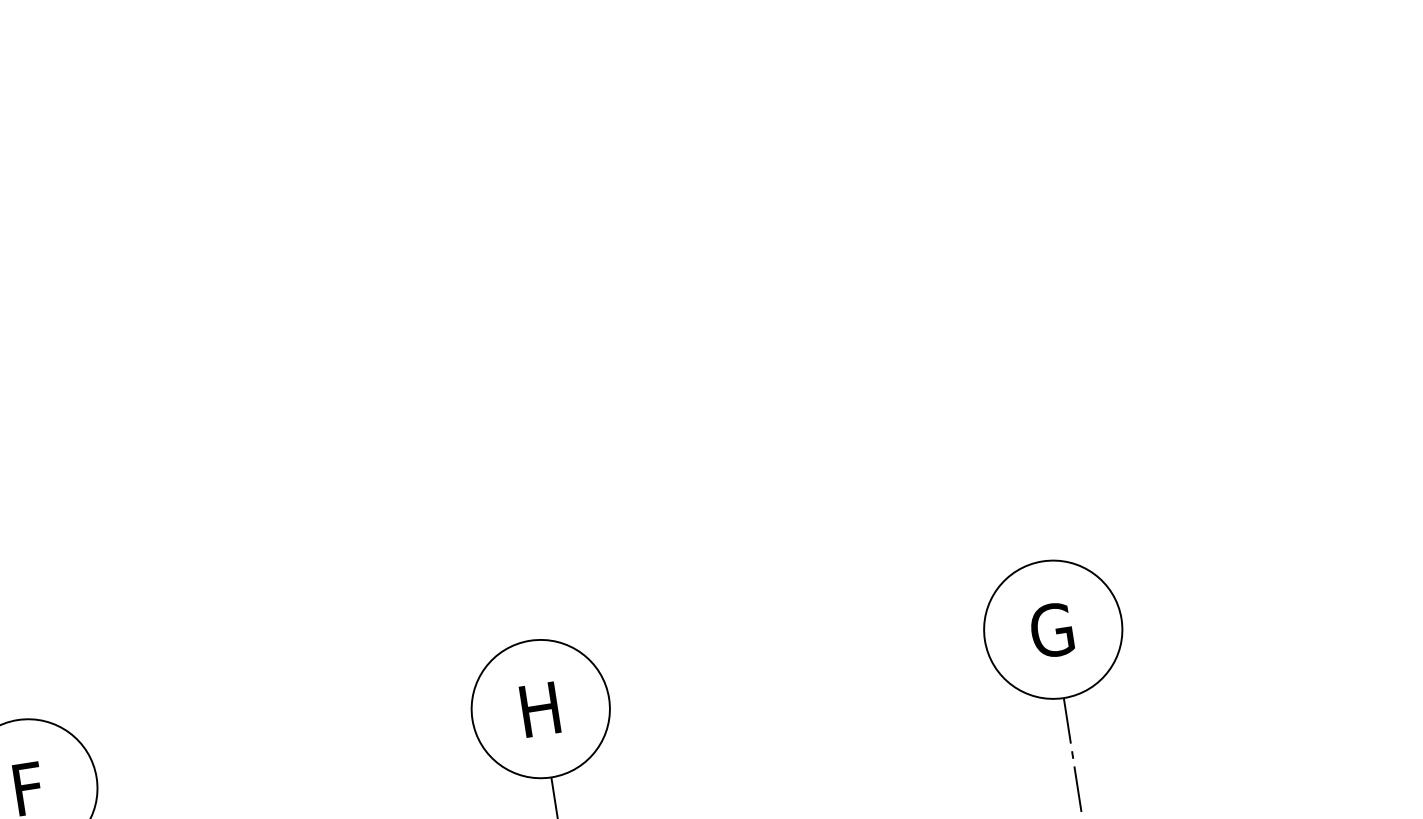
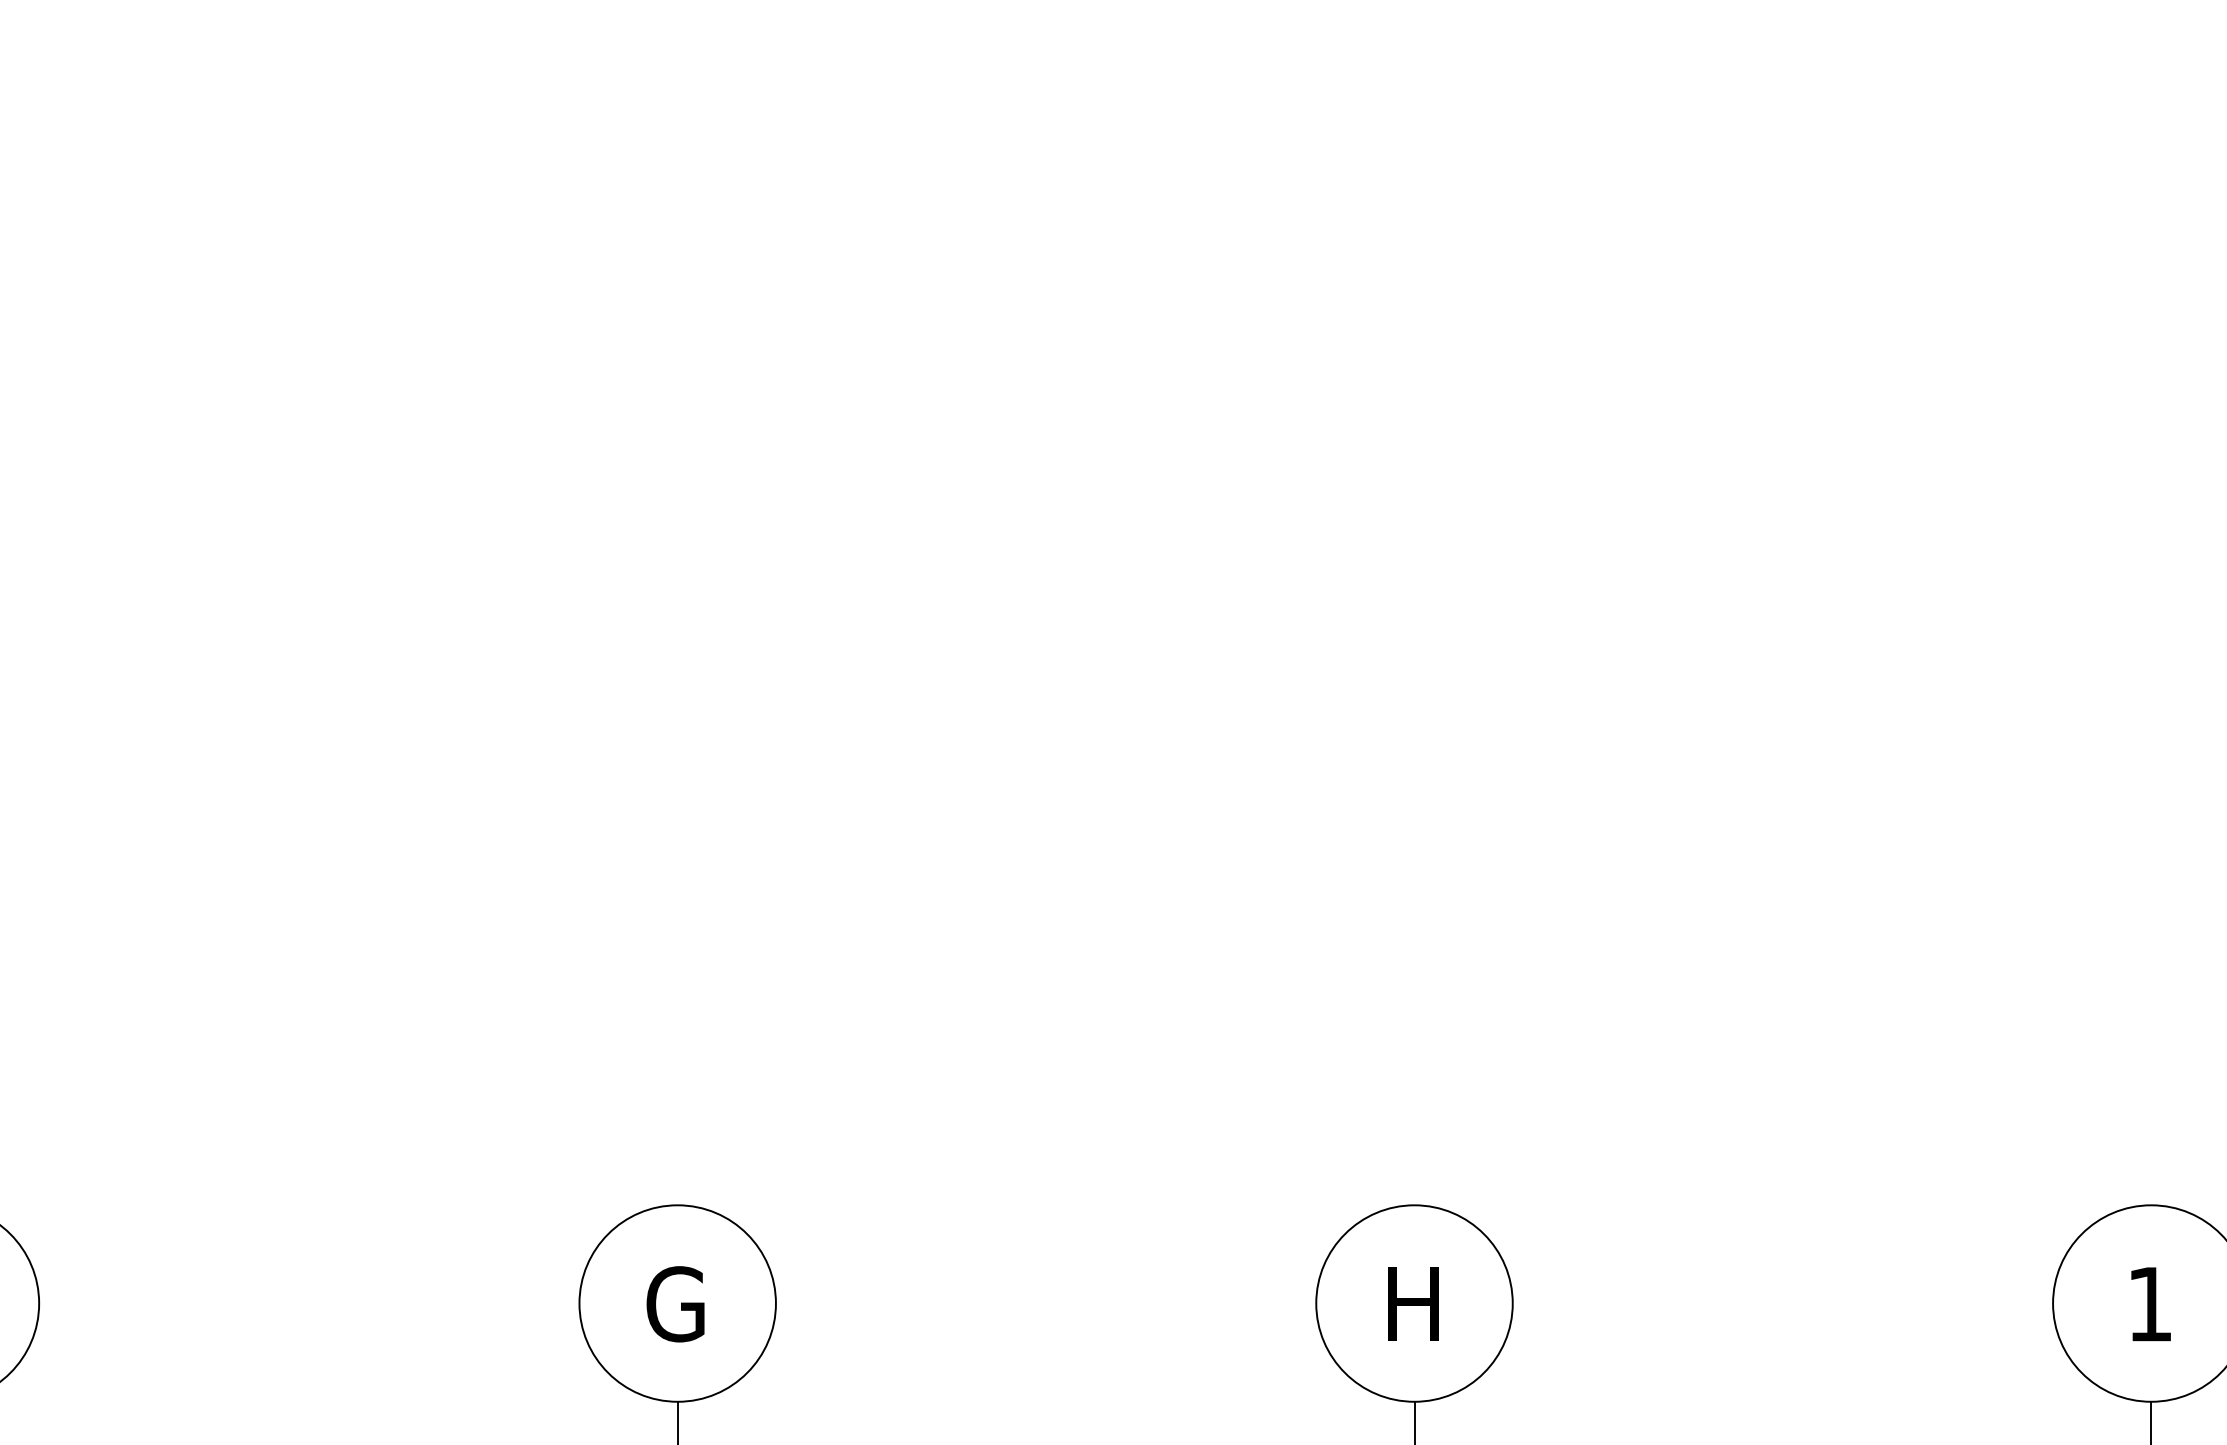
text: (1051, 630) -> (1412, 1304), G -> H
text: (539, 709) -> (675, 1304), H -> G

